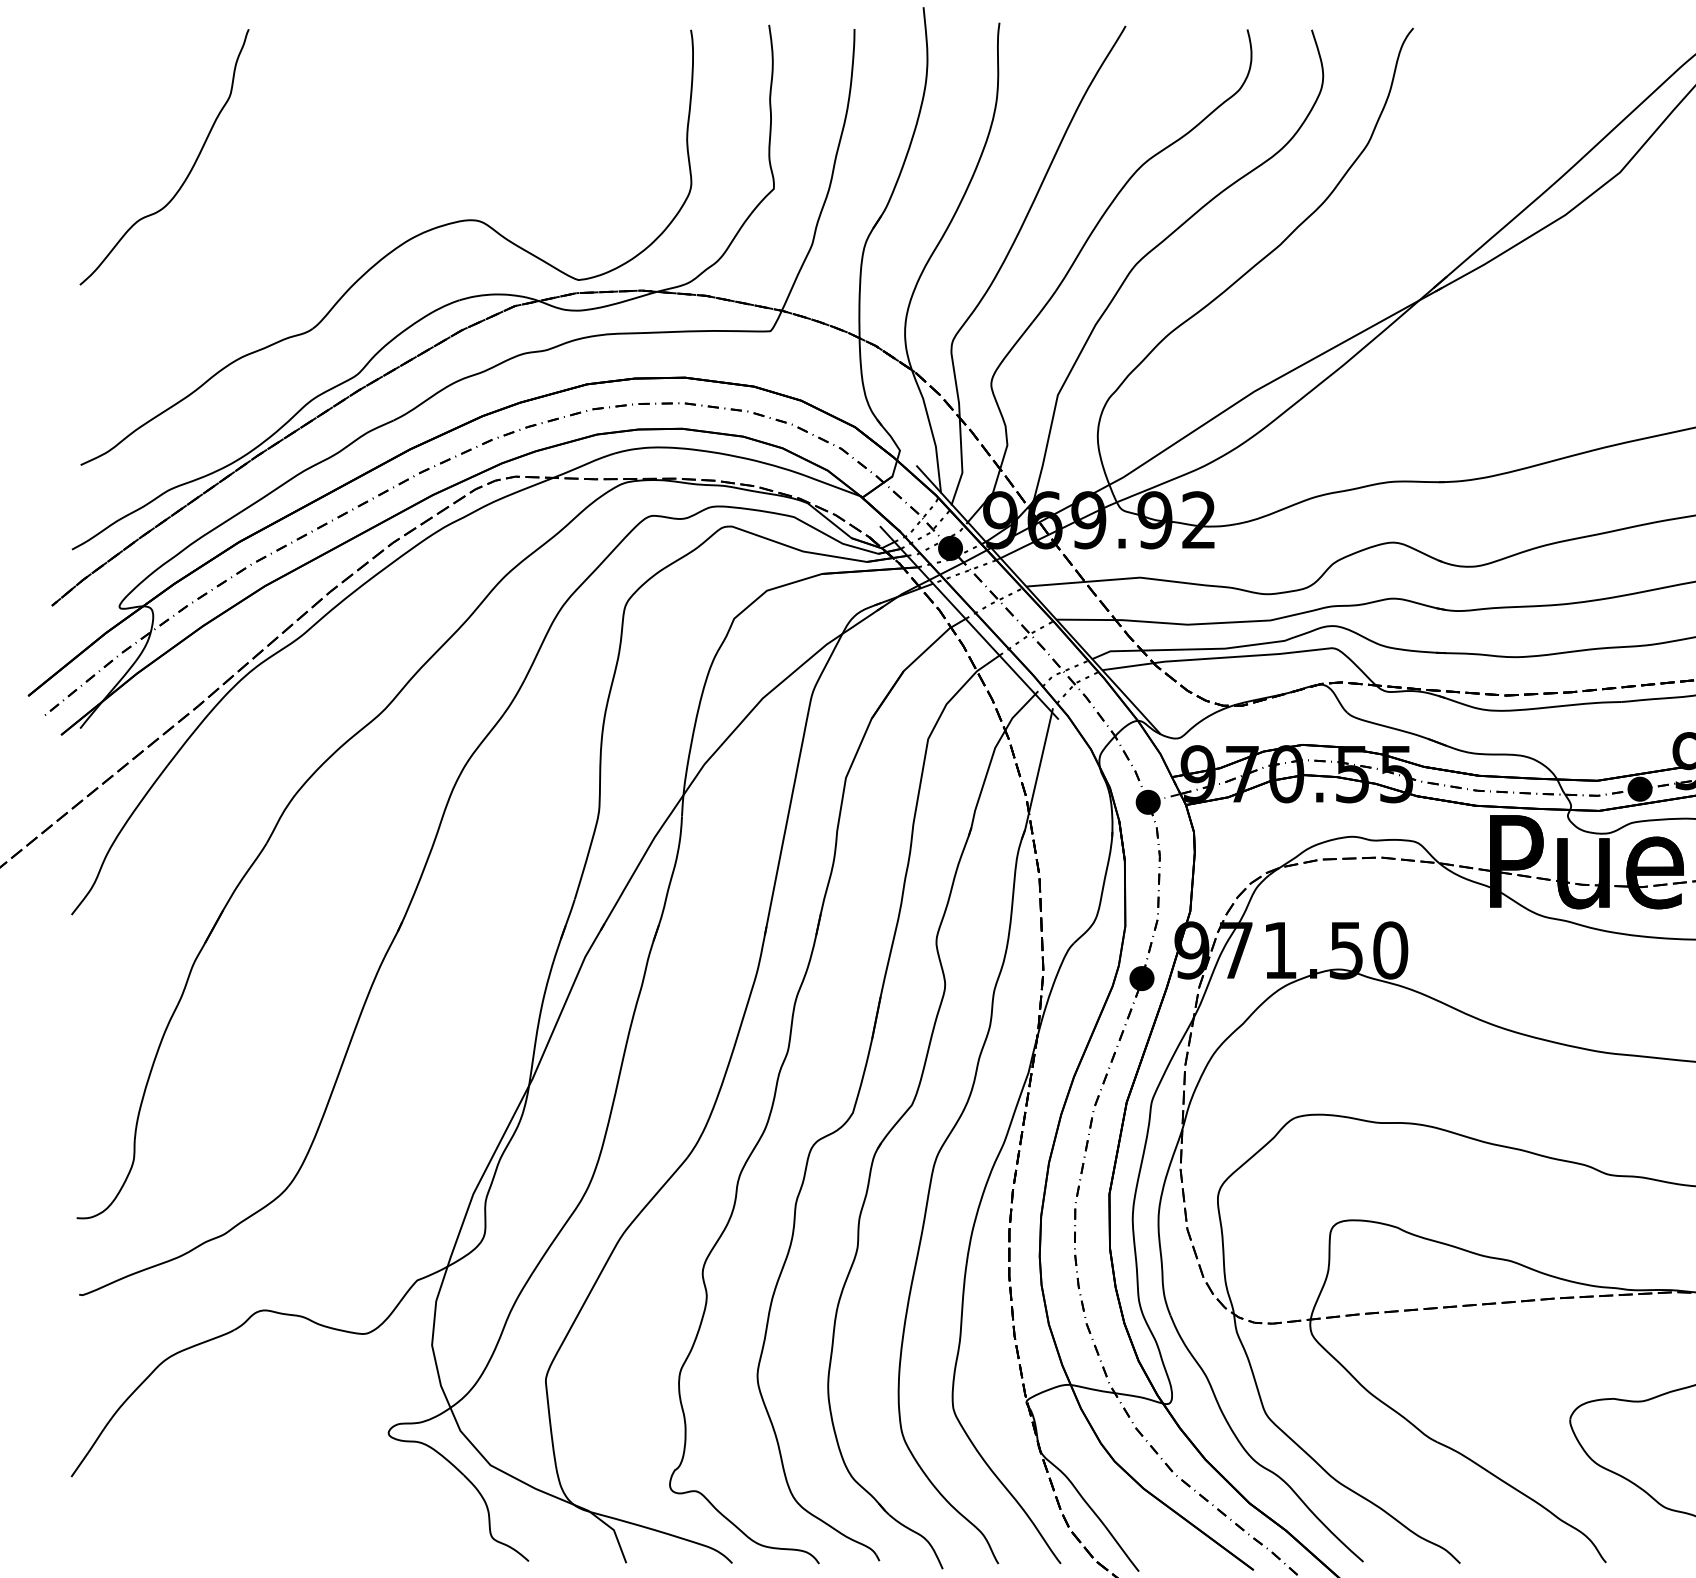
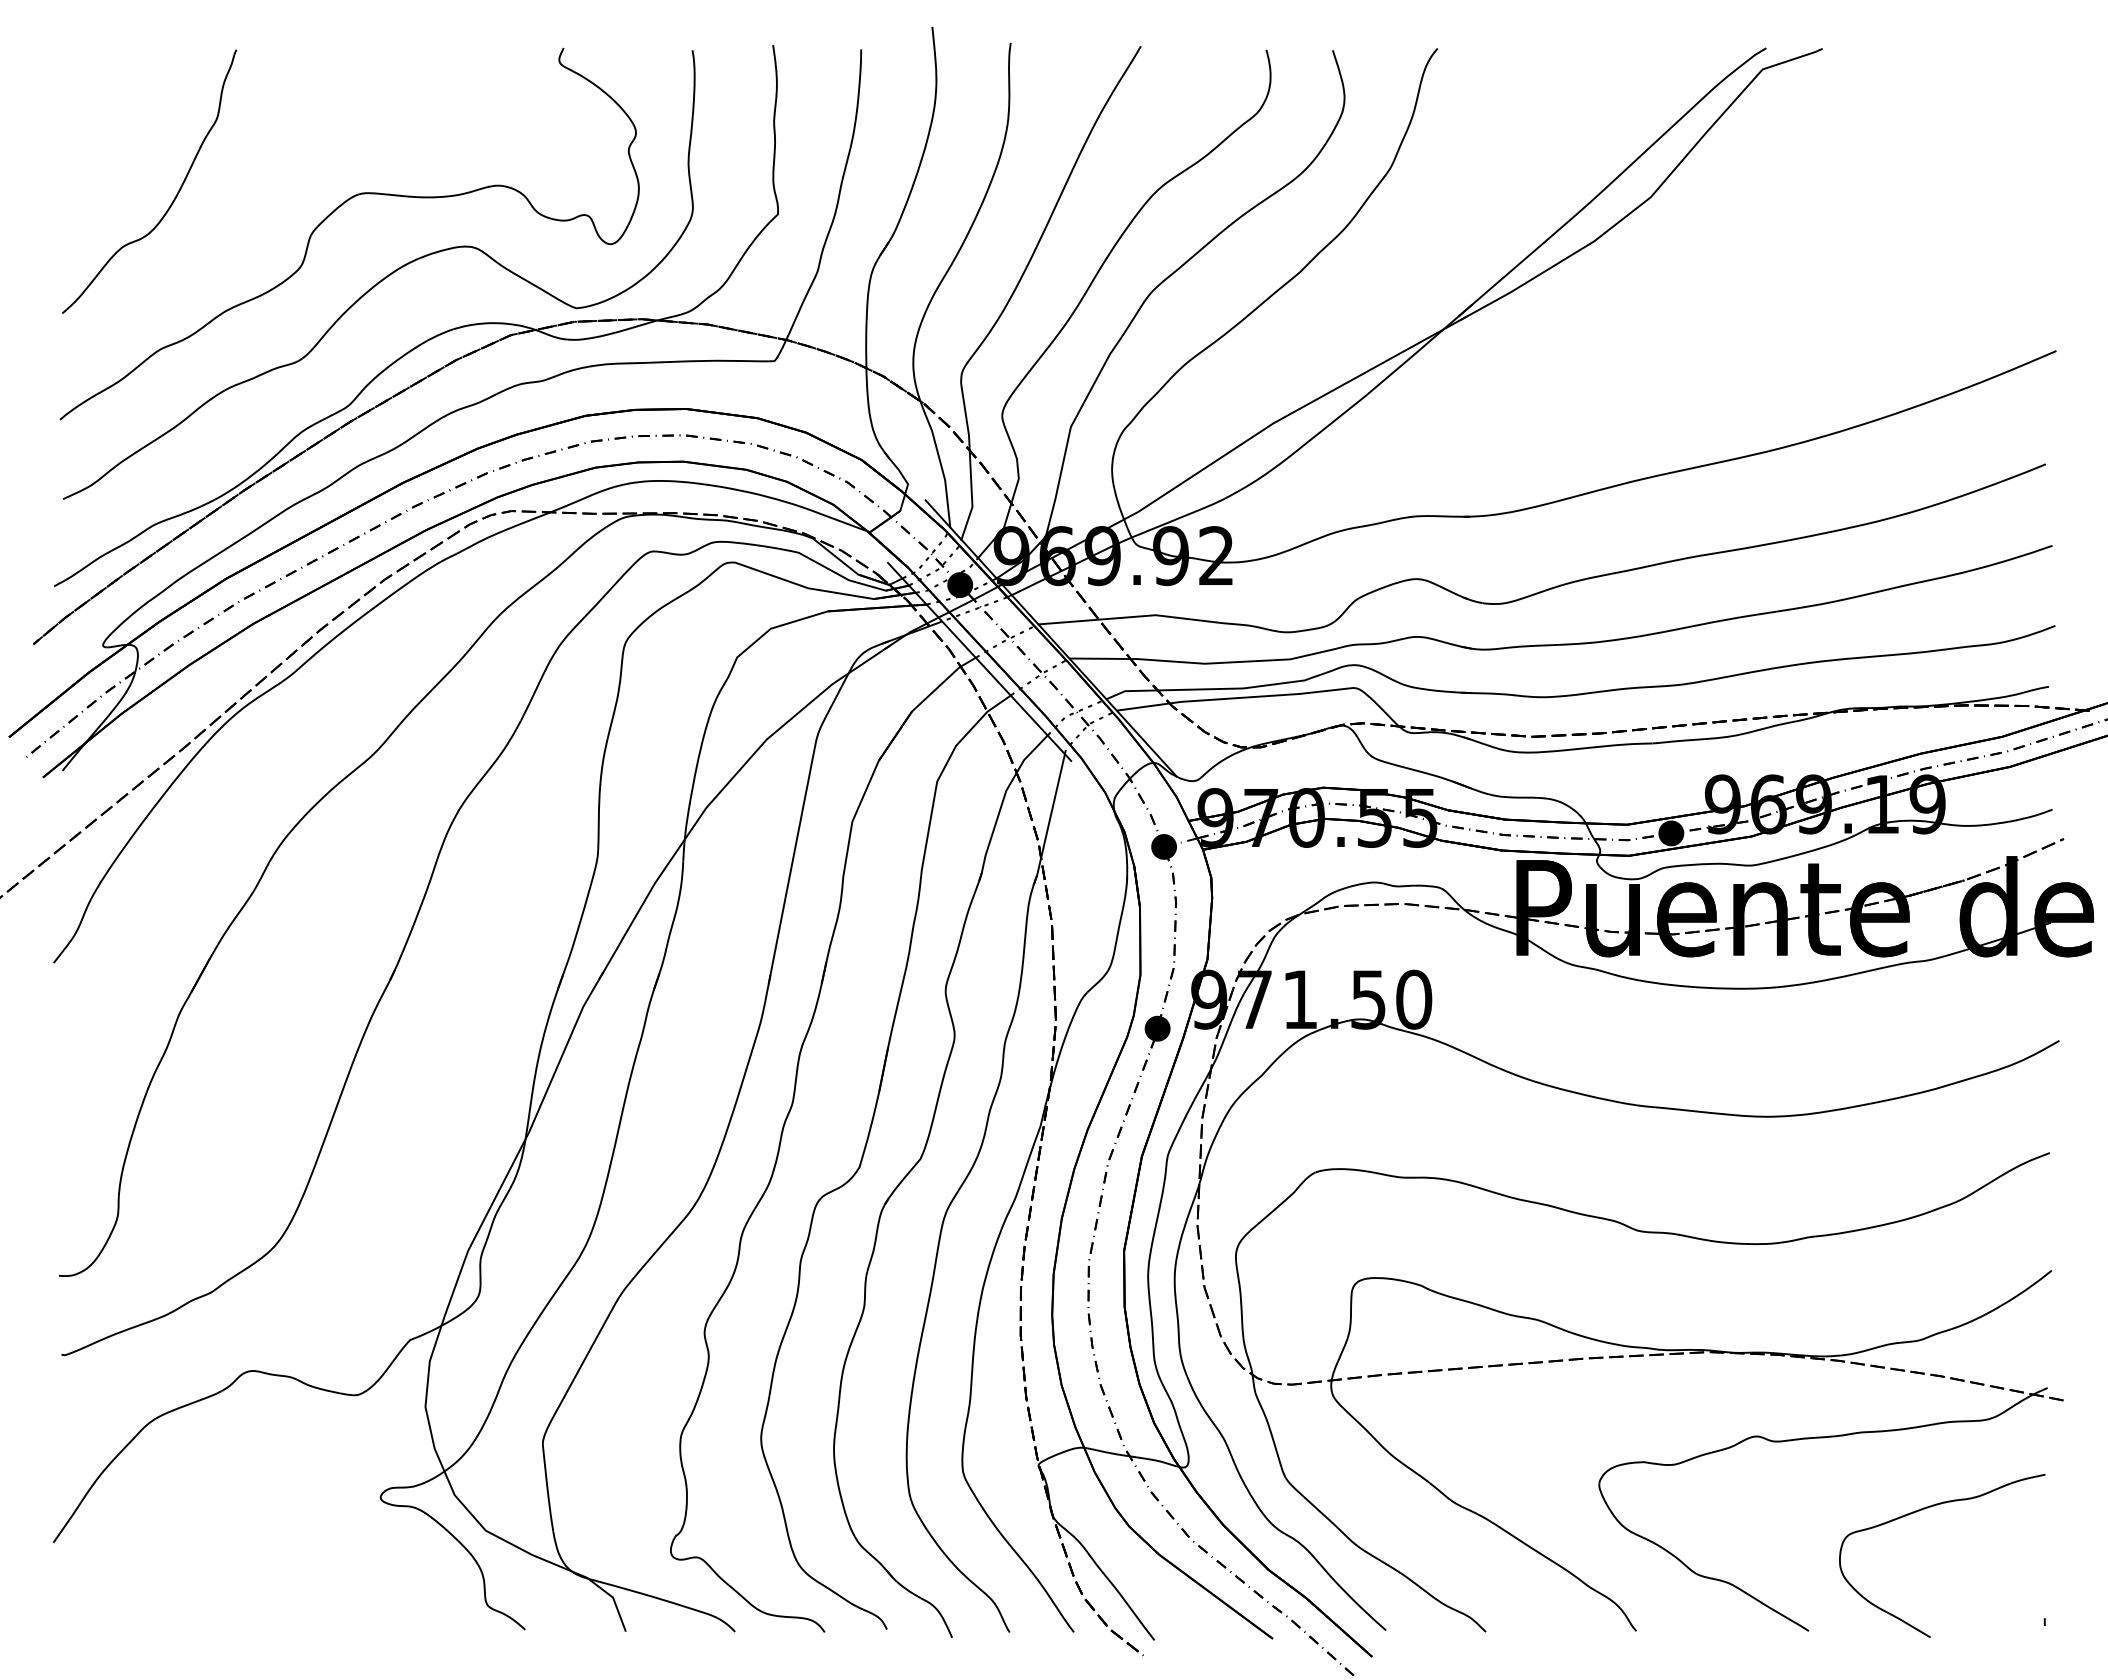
part: (343, 187) -> (334, 212), added

